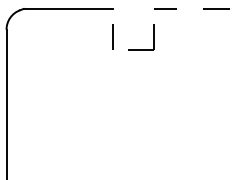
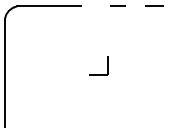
line: (113, 35) -> (80, 25), removed
part: (153, 37) -> (107, 65), moved

